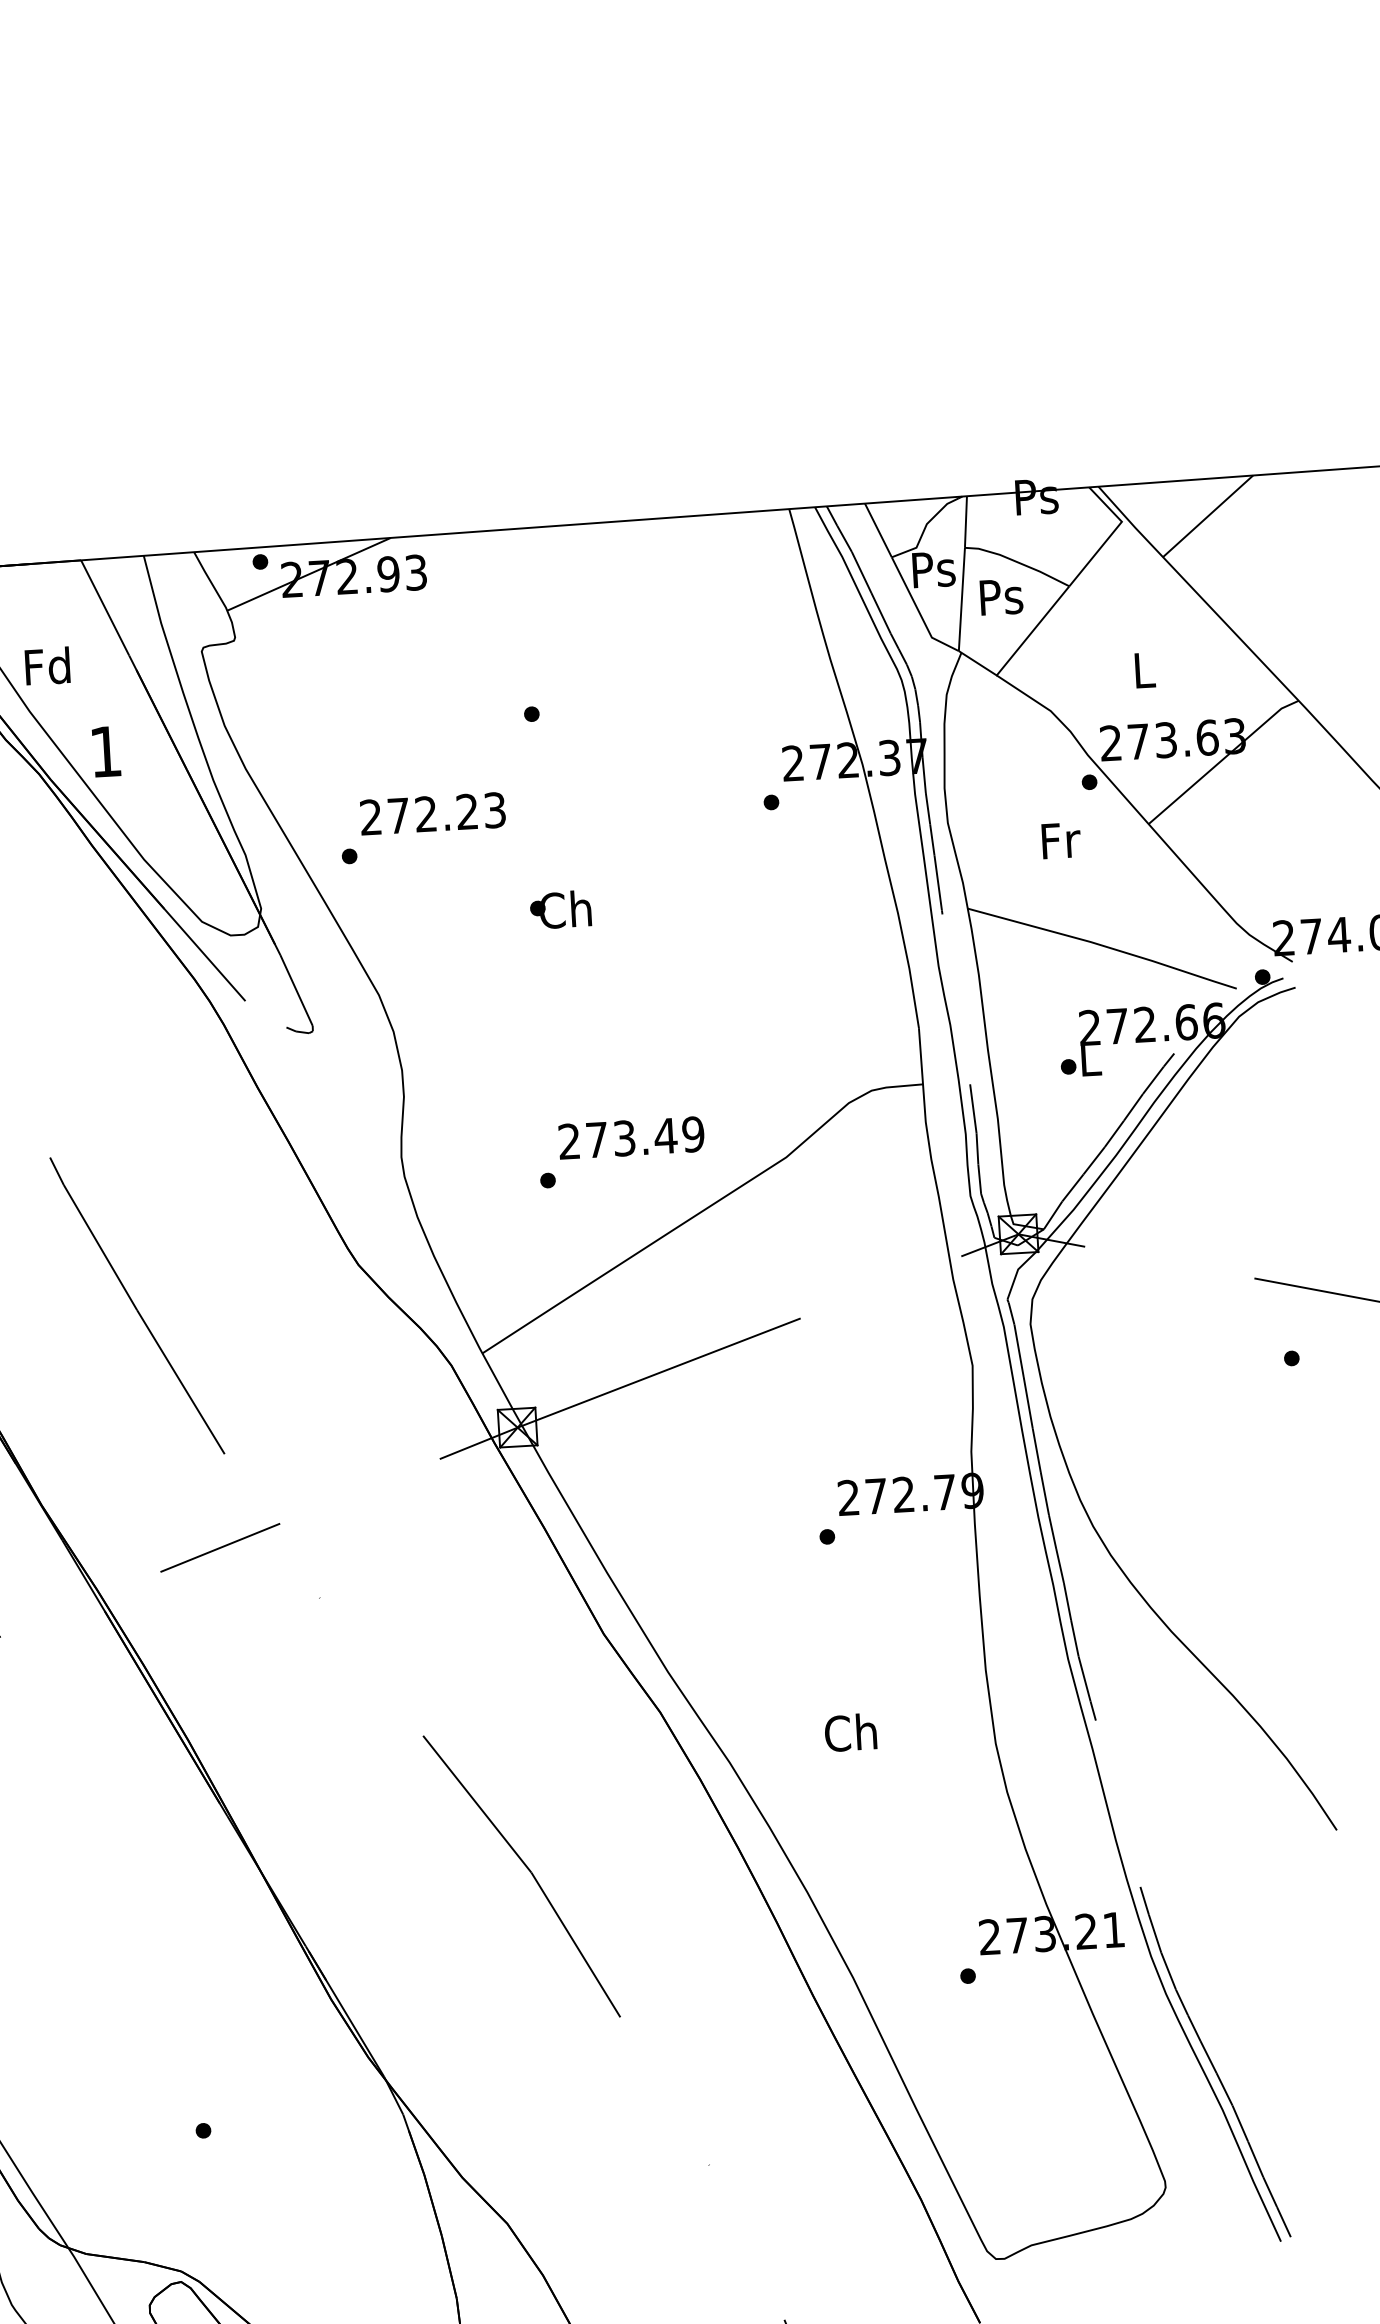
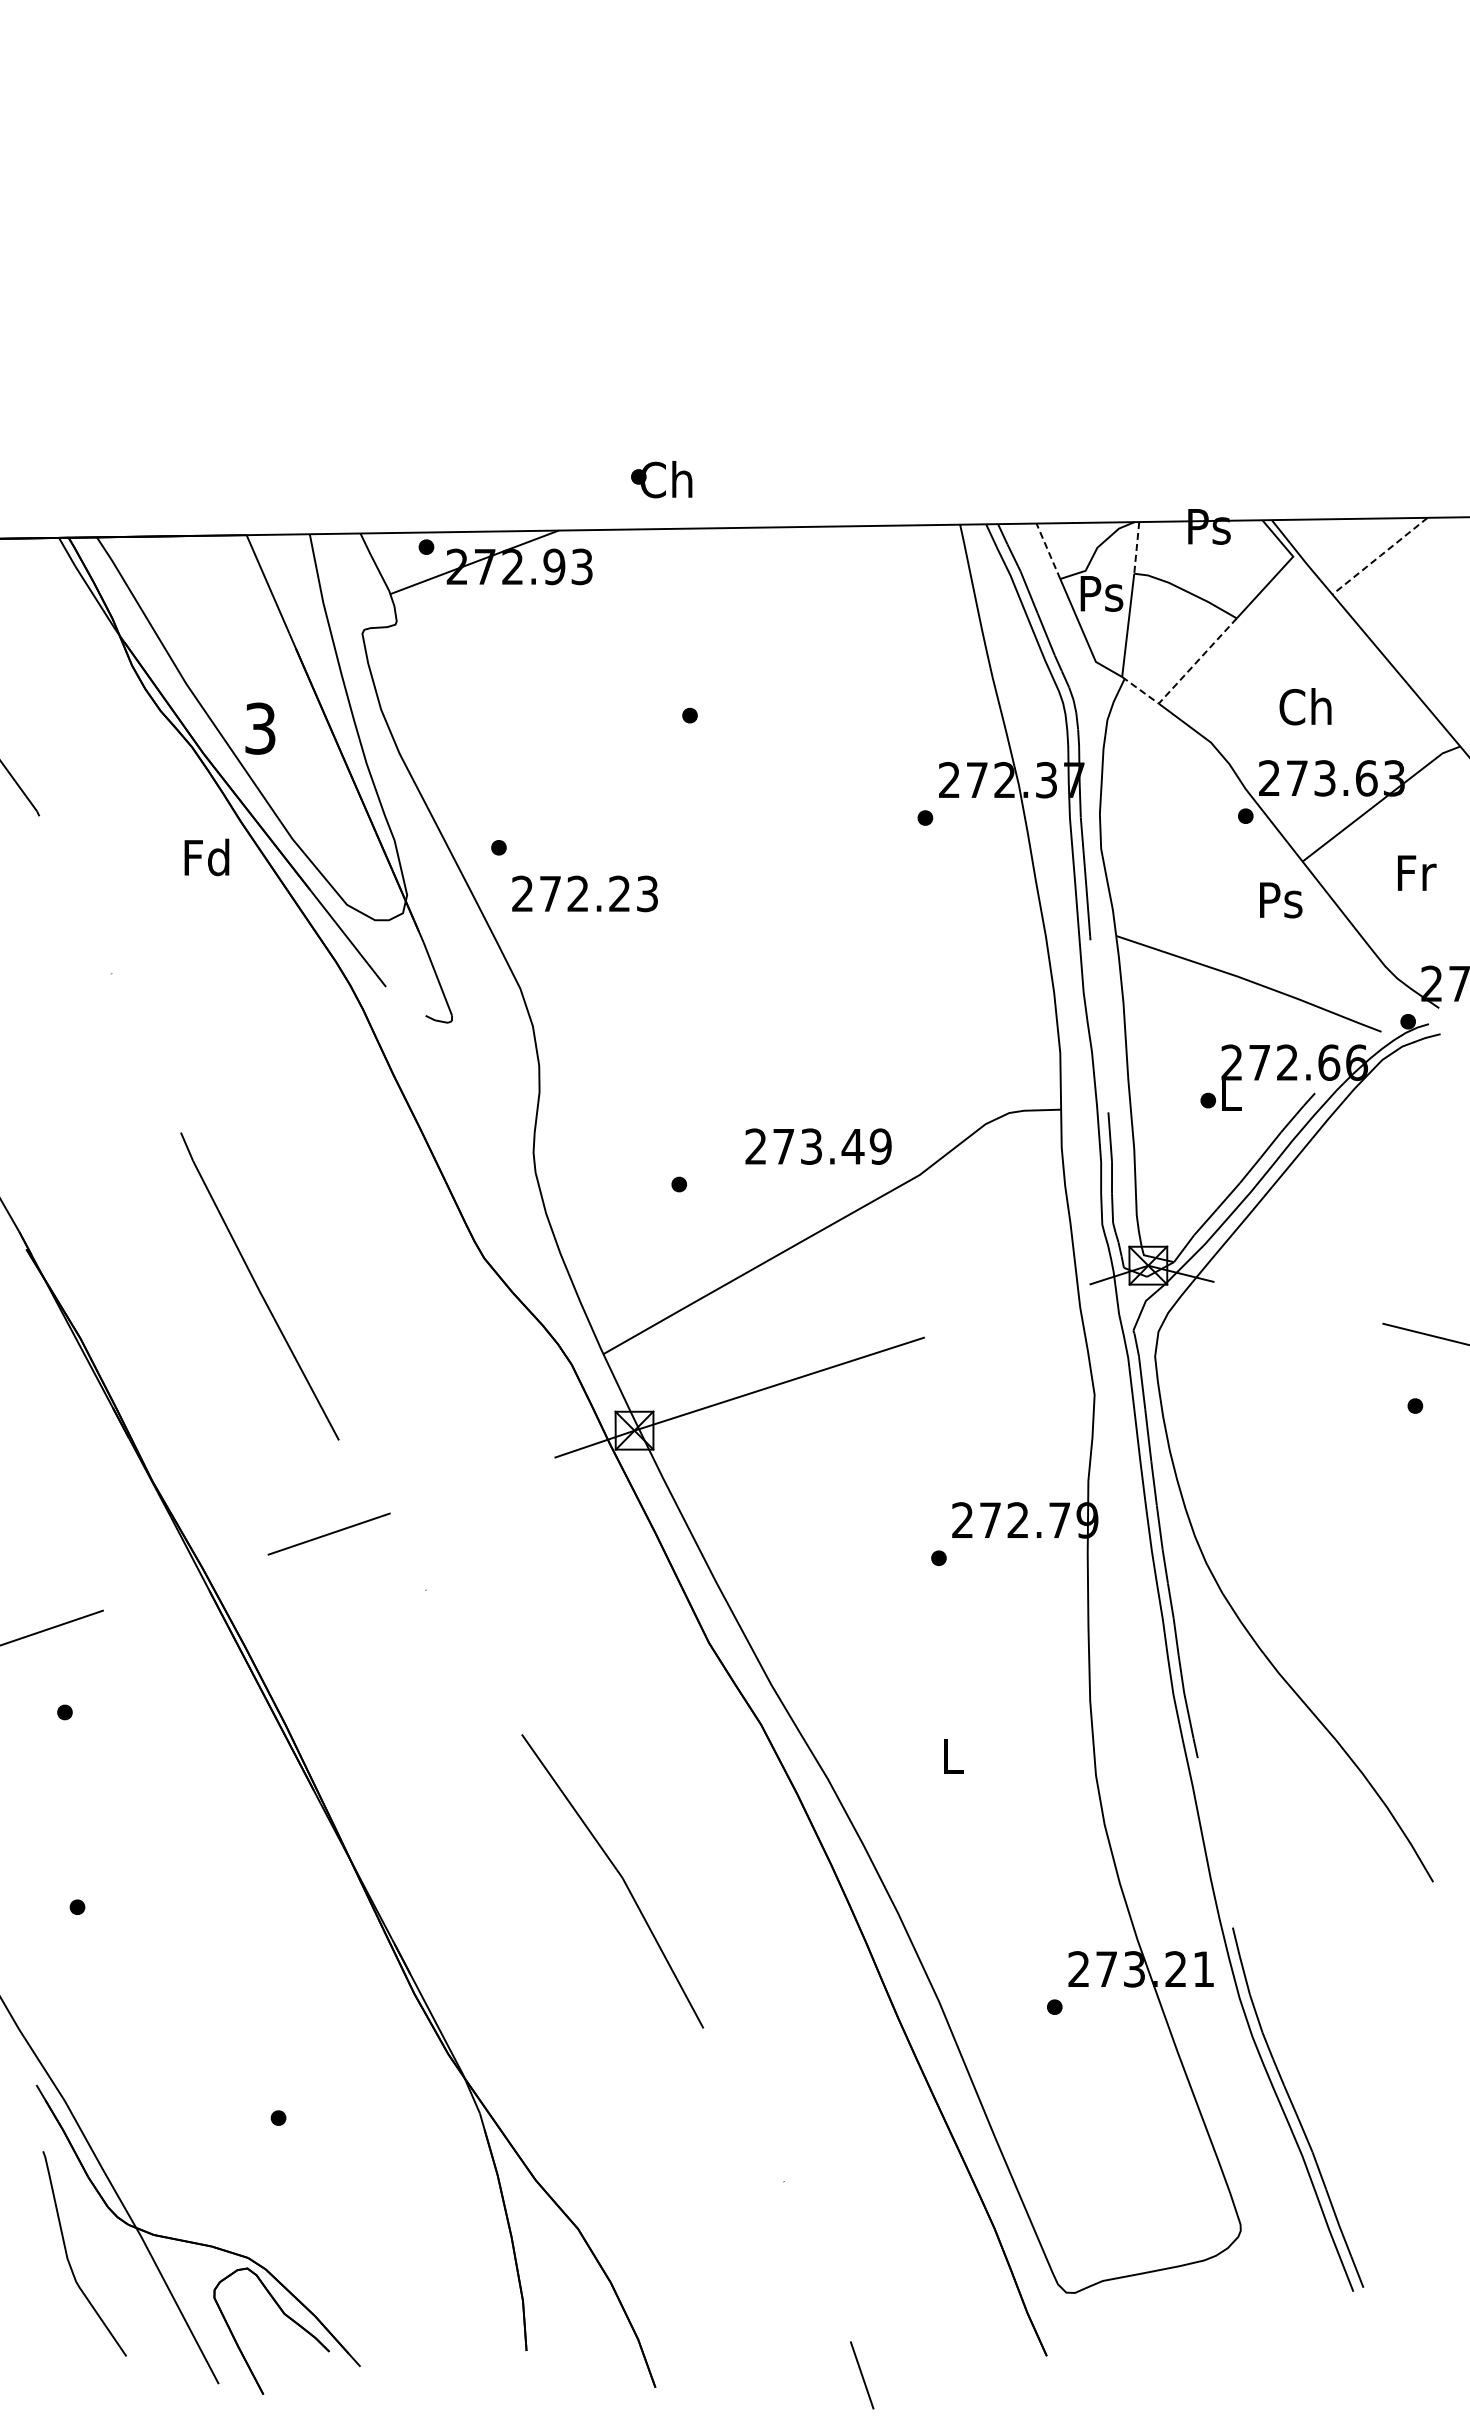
line: (1208, 515) -> (1380, 555), solid -> dashed
line: (965, 521) -> (1136, 547), solid -> dashed
line: (878, 529) -> (1048, 550), solid -> dashed
text: (1001, 597) -> (1281, 900), moved
line: (1017, 649) -> (1181, 678), solid -> dashed
text: (47, 666) -> (206, 857), moved
text: (1142, 669) -> (1305, 706), L -> Ch
text: (105, 751) -> (260, 728), 1 -> 3
text: (432, 813) -> (584, 893), moved
text: (1061, 839) -> (1417, 872), moved
text: (560, 909) -> (661, 479), moved
text: (631, 1137) -> (818, 1146), moved
text: (851, 1732) -> (951, 1755), Ch -> L

